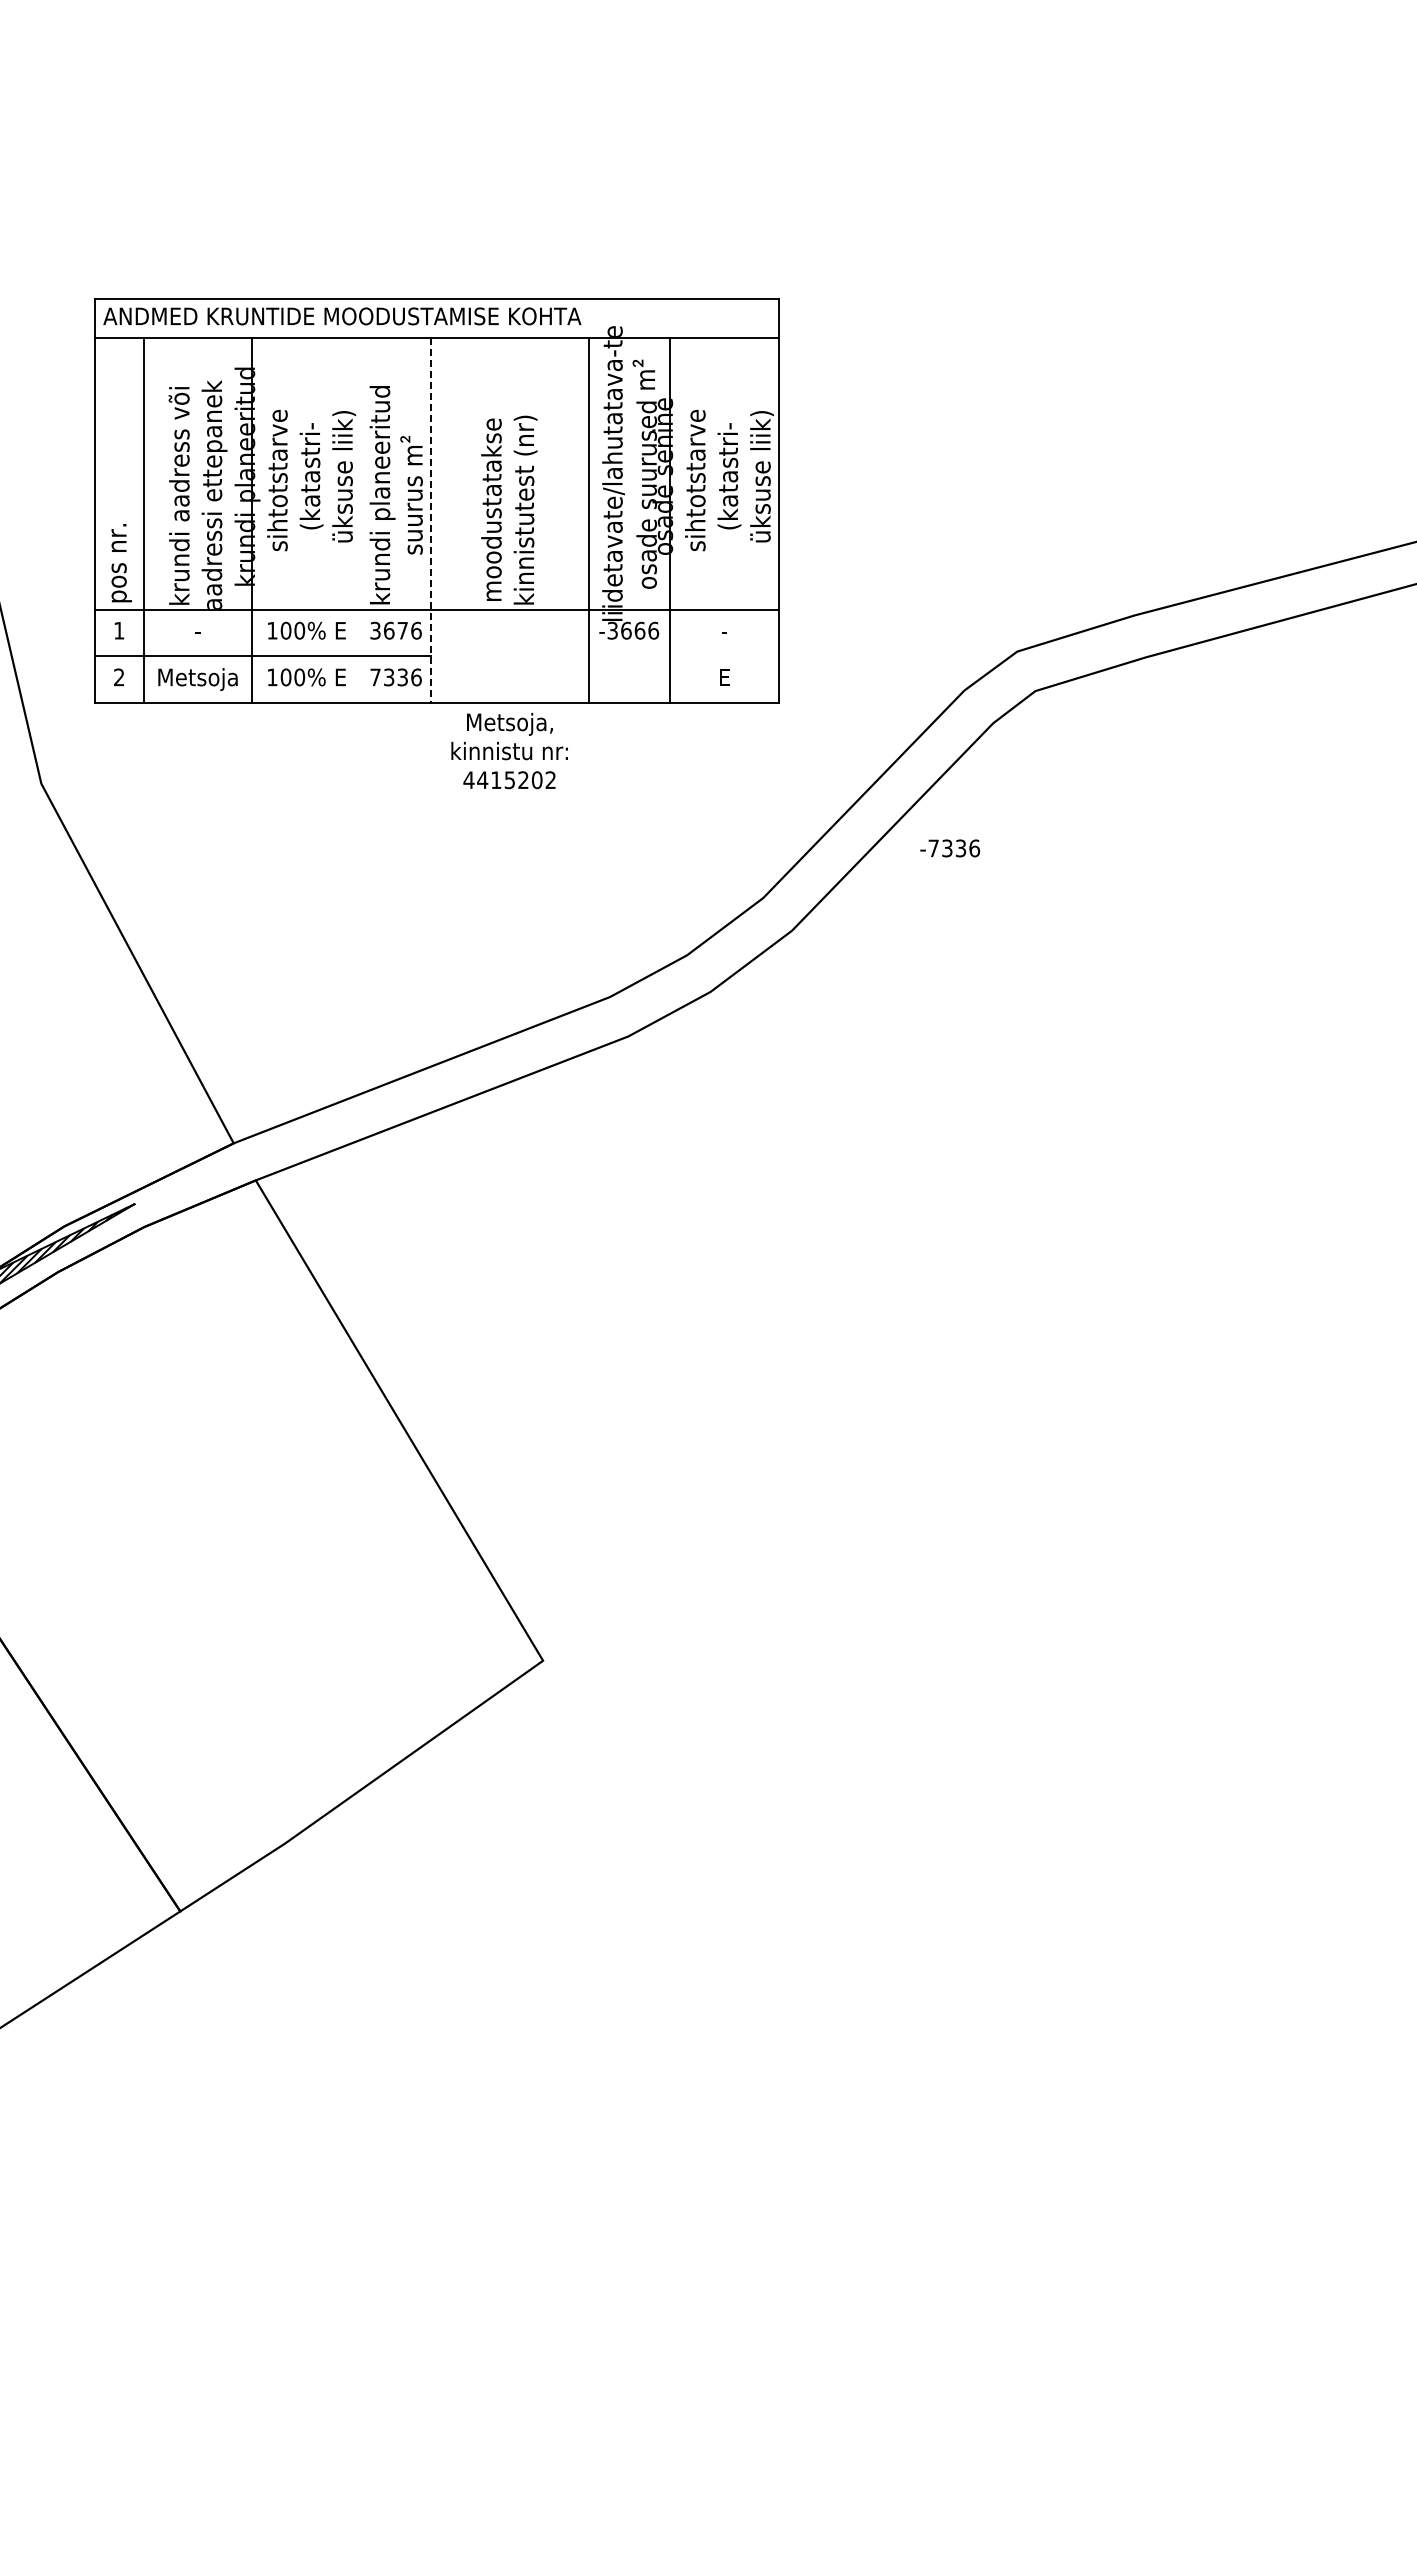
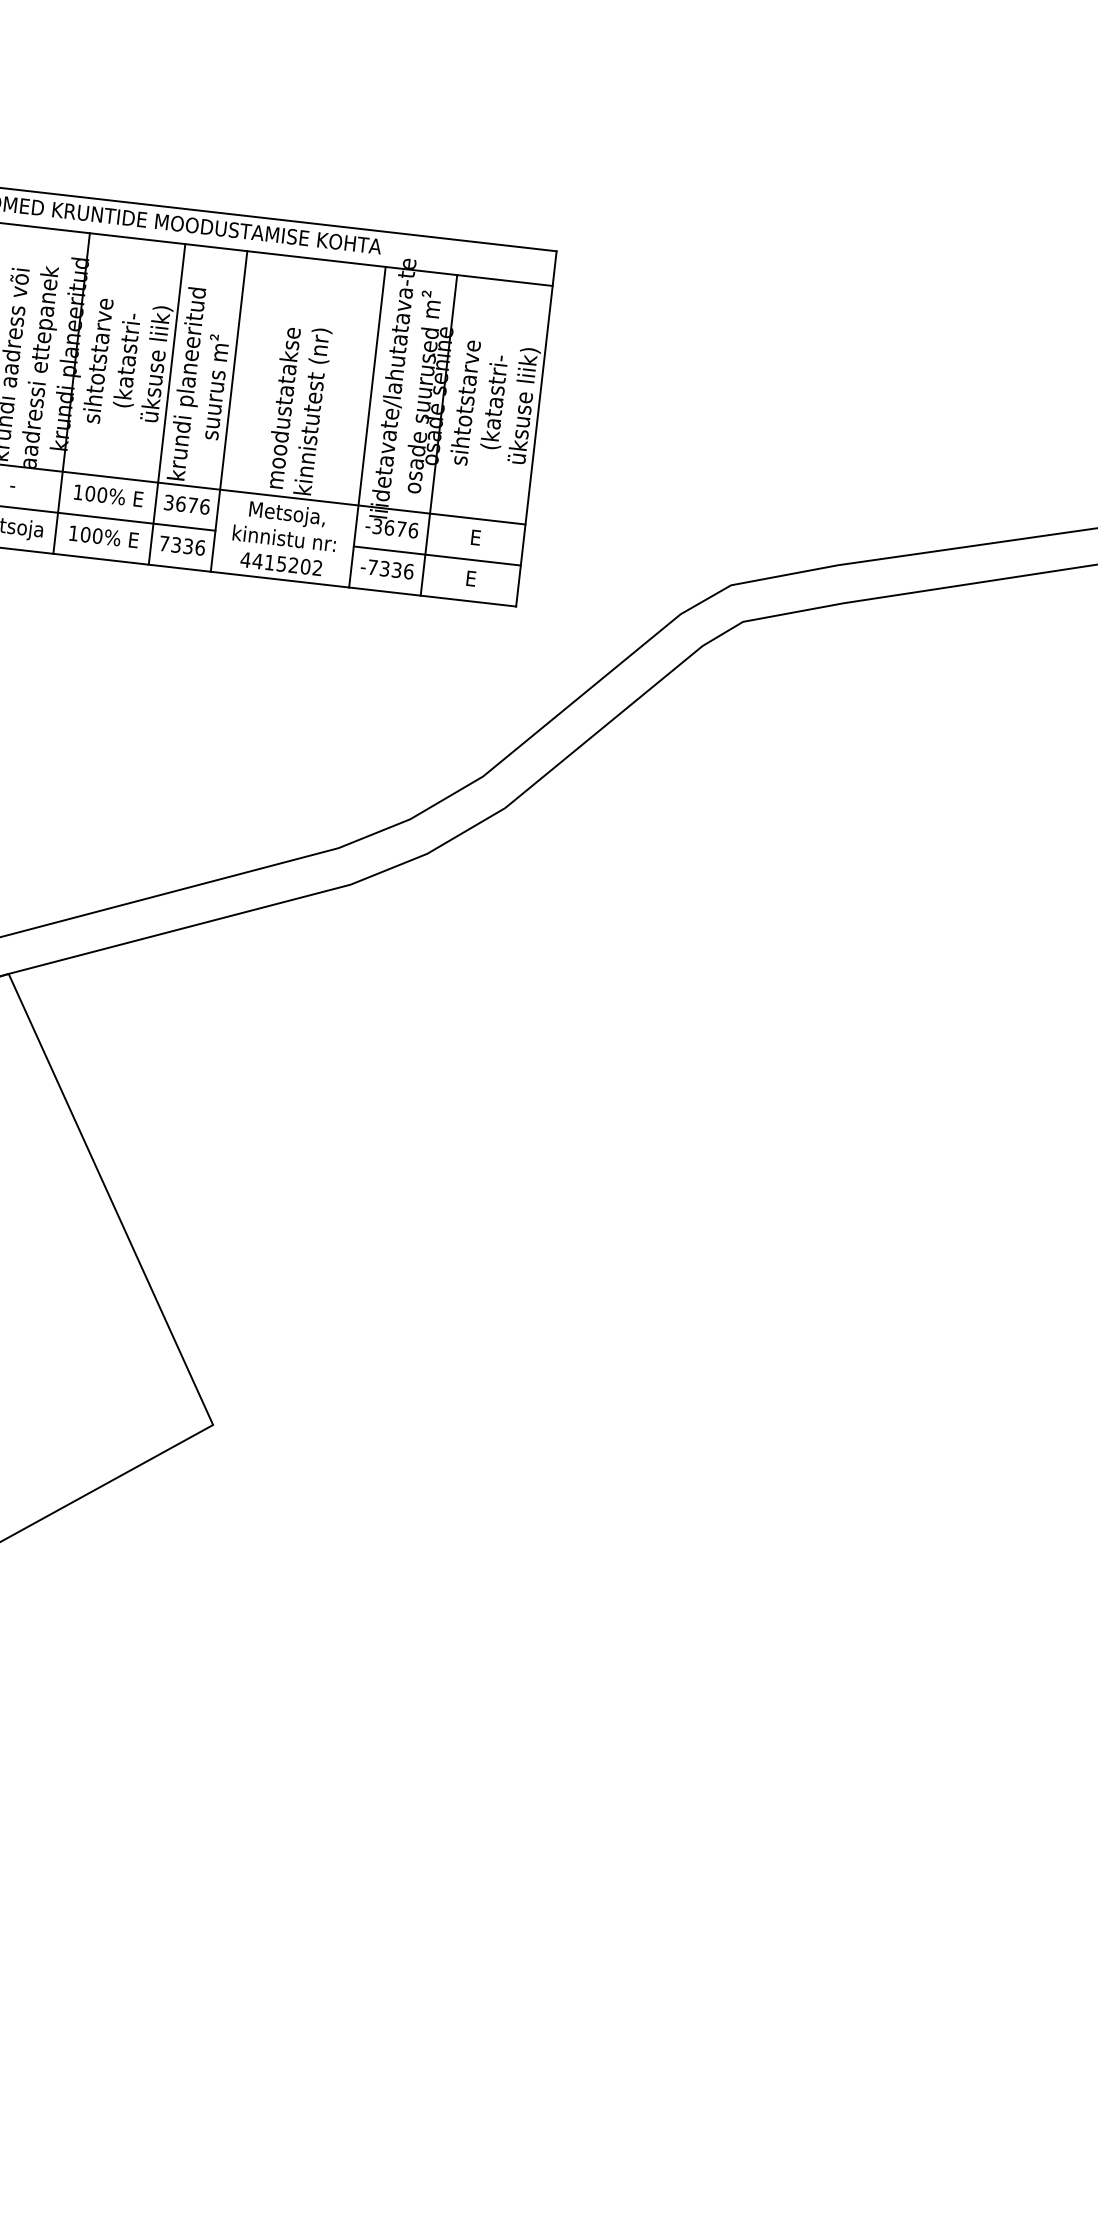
line: (360, 520) -> (166, 404), added
line: (431, 521) -> (229, 412), dashed -> solid
text: (639, 630) -> (401, 528), -3666 -> -3676
text: (724, 630) -> (475, 537), - -> E
line: (683, 656) -> (437, 556), added
text: (509, 751) -> (284, 538), moved
text: (950, 848) -> (387, 569), moved

